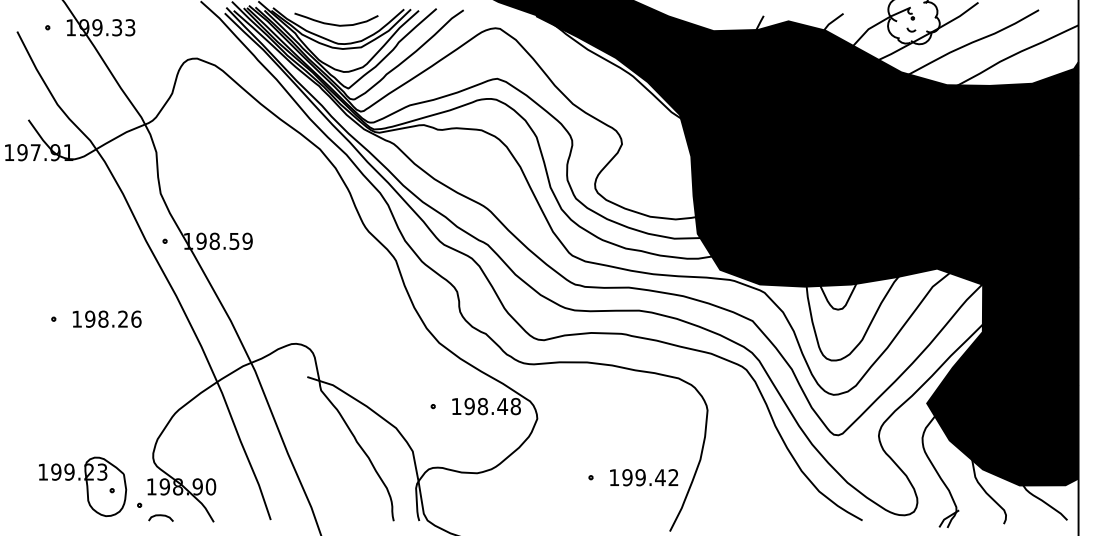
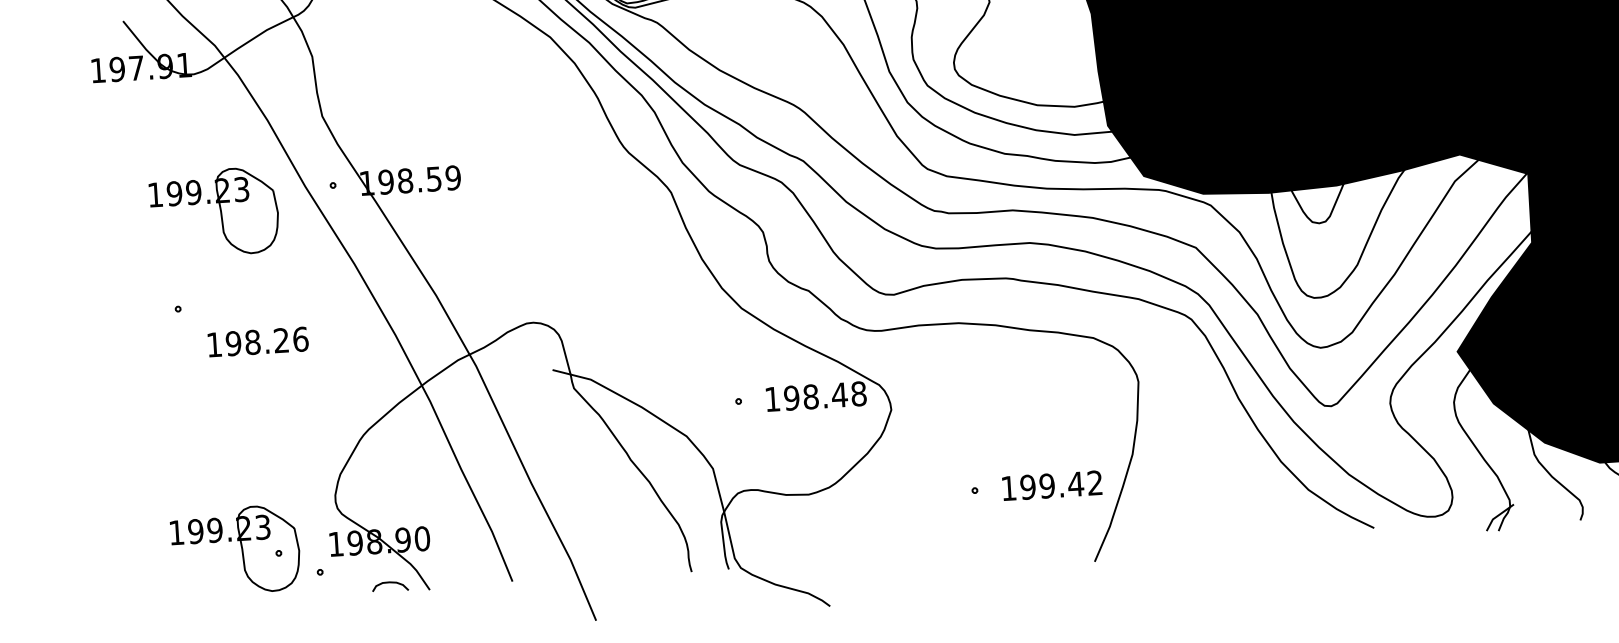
part: (83, 254) -> (215, 212), added
text: (106, 318) -> (257, 341), moved
curve: (160, 516) -> (389, 584), moved

